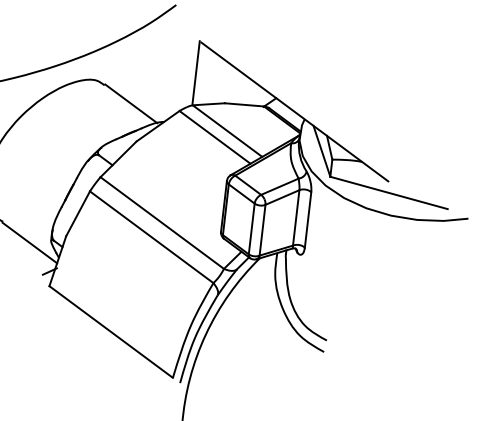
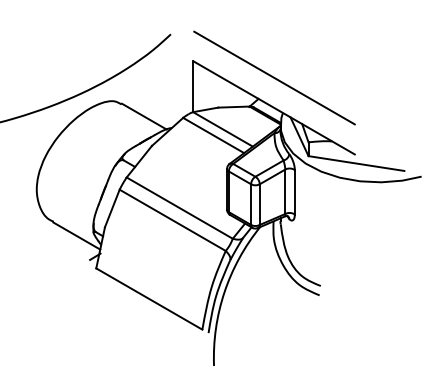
line: (299, 73) -> (274, 77), added

